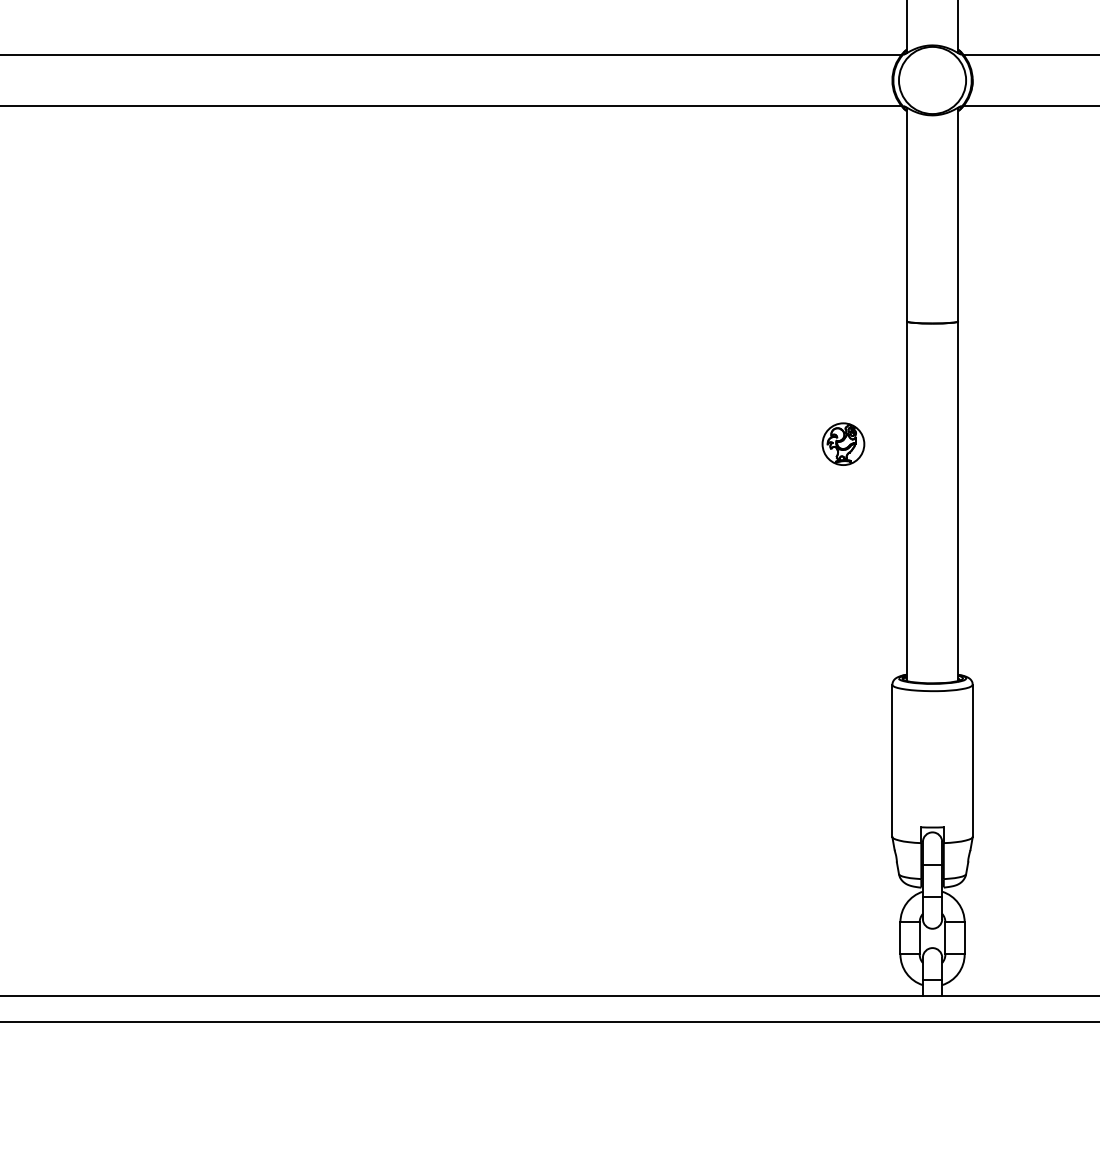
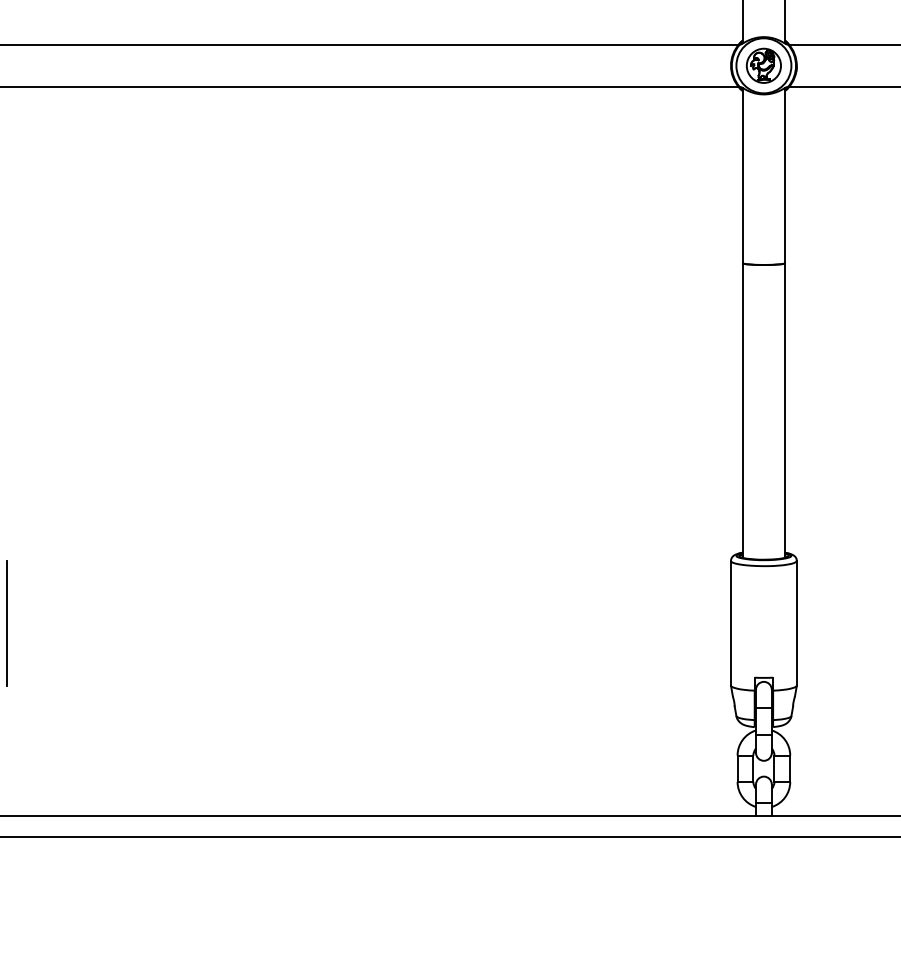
part: (842, 443) -> (763, 65), moved
line: (9, 759) -> (7, 622), added

